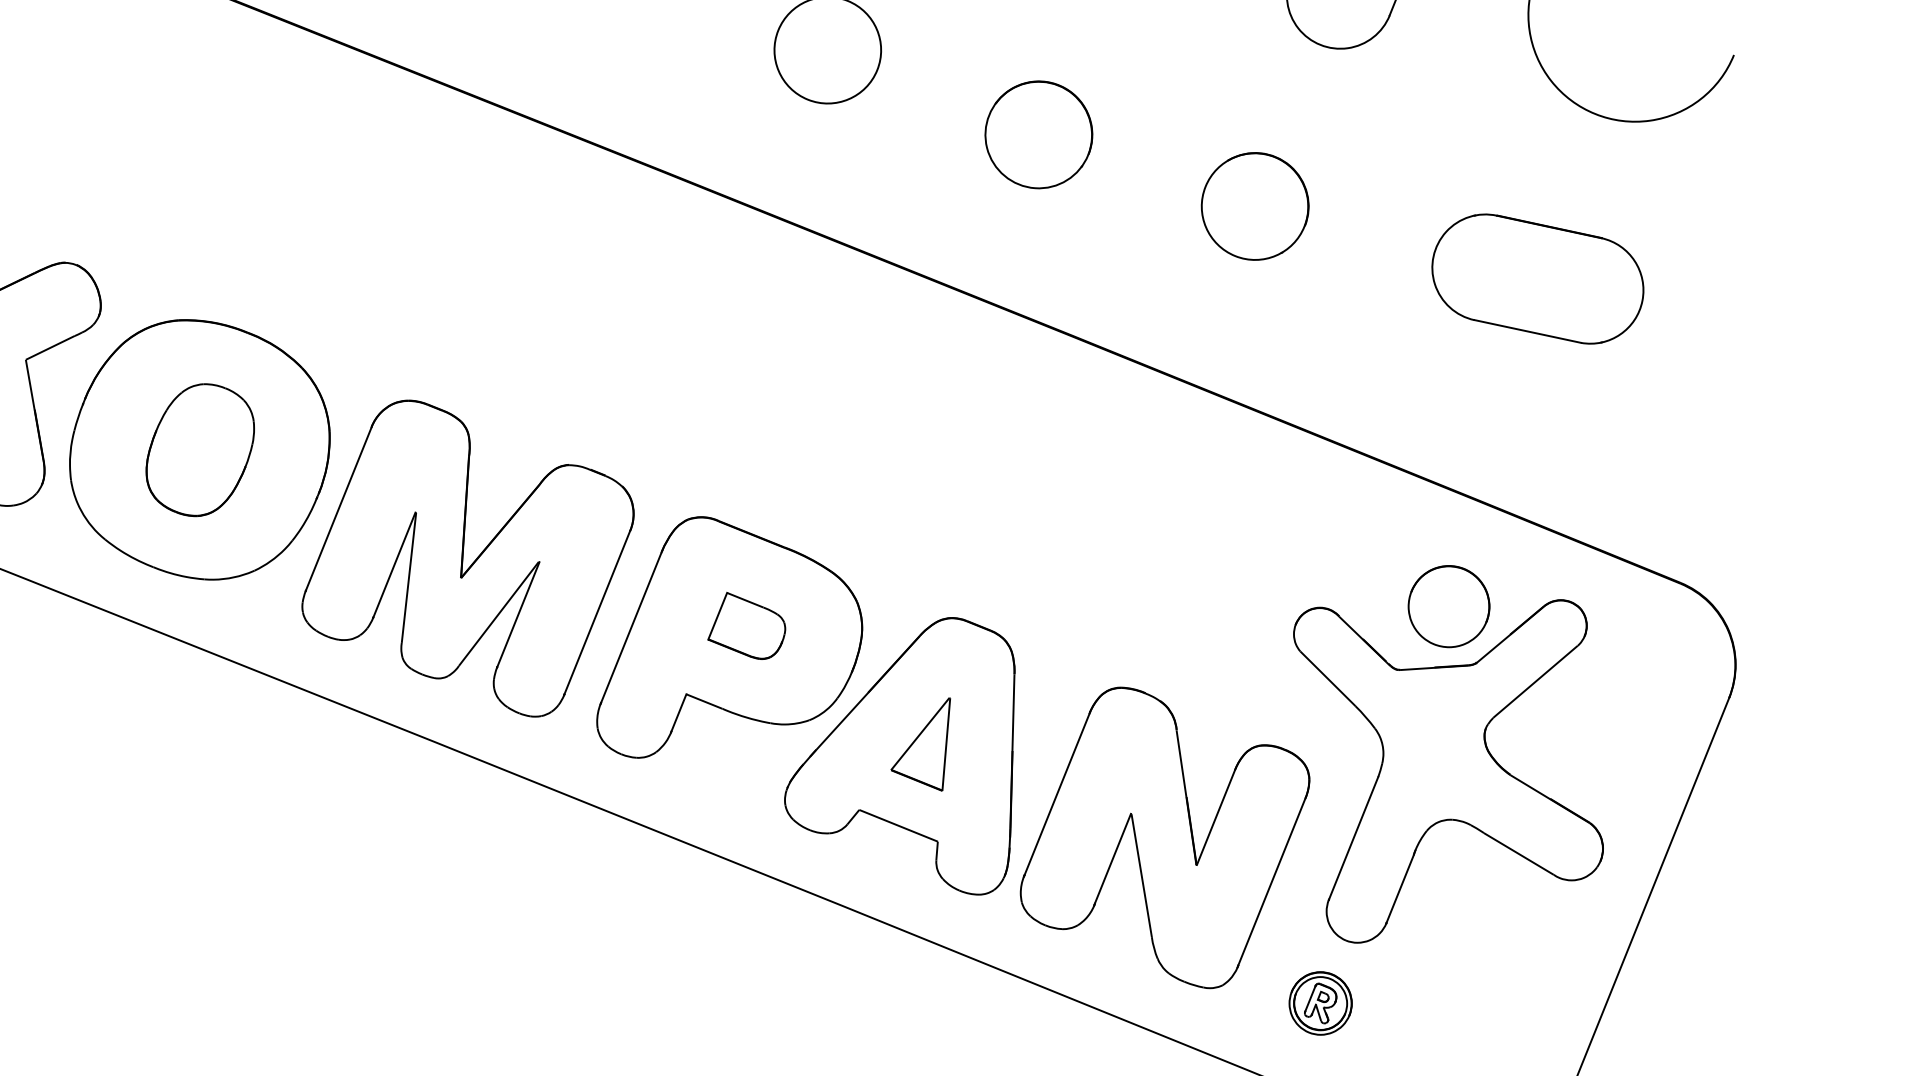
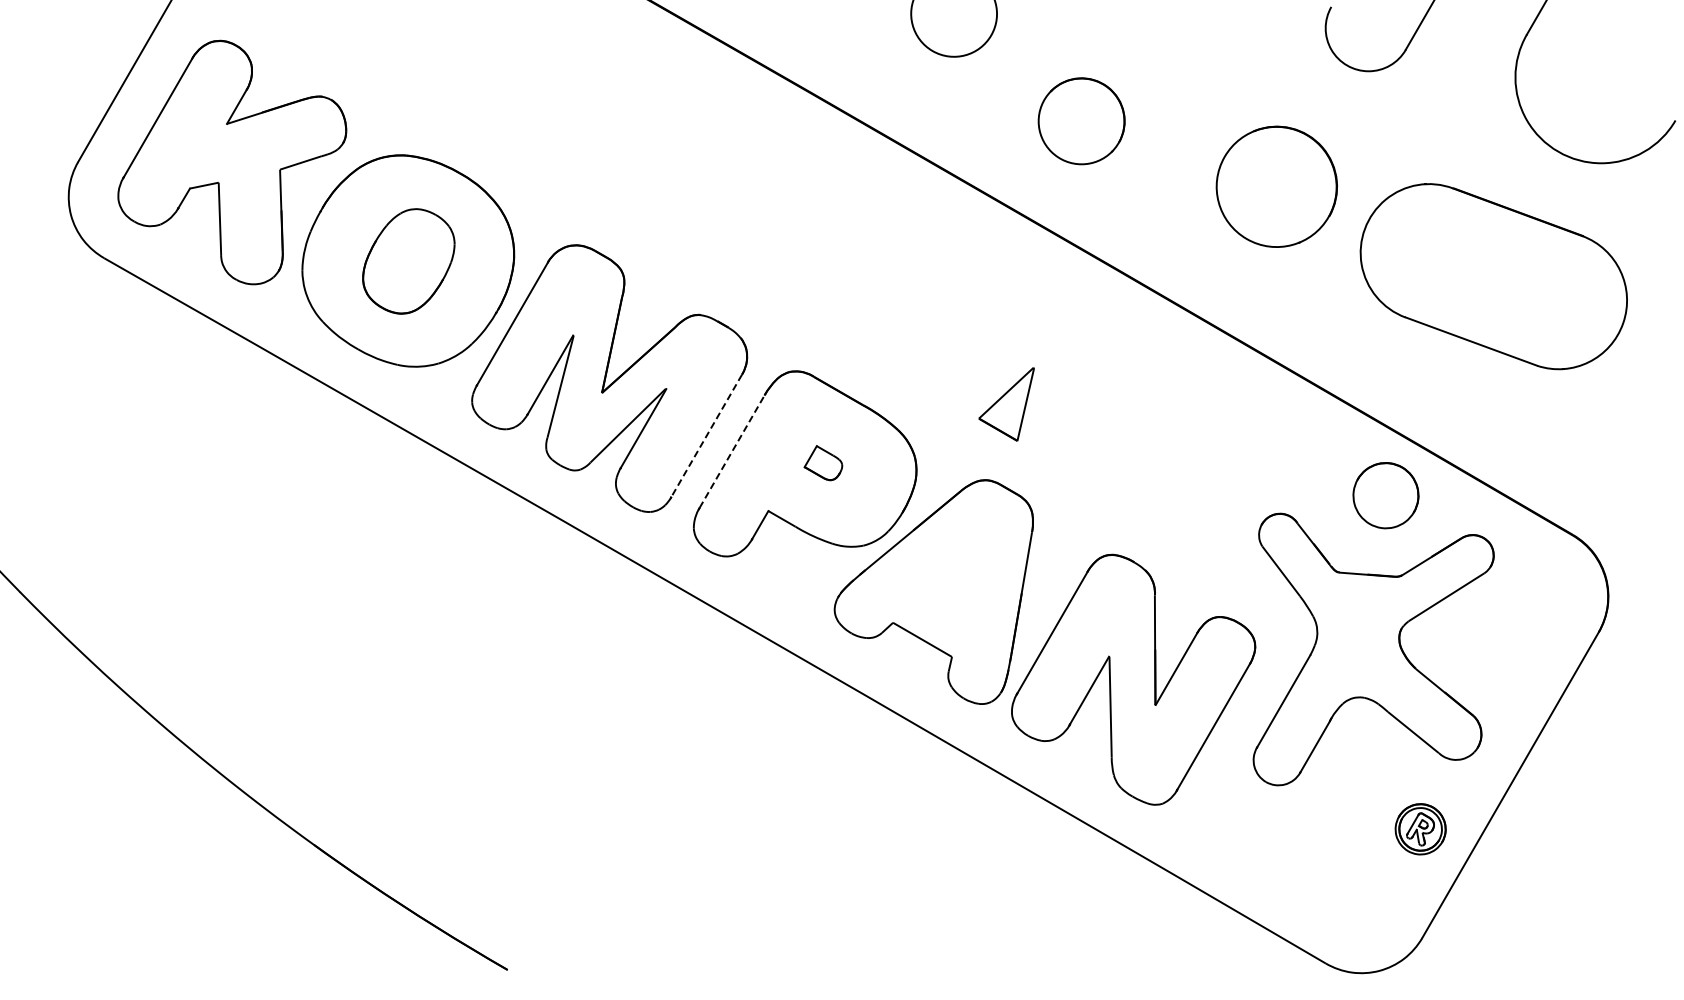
part: (1038, 135) -> (1081, 121), moved
part: (1254, 206) -> (1276, 186), size x1.4
part: (1537, 278) -> (1493, 276), size x1.6
part: (1448, 606) -> (1385, 495), moved
line: (597, 612) -> (706, 435), solid -> dashed
part: (745, 624) -> (823, 462), size x0.6
line: (631, 627) -> (732, 451), solid -> dashed
part: (922, 747) -> (1006, 404), moved
part: (1320, 1003) -> (1420, 829), moved

